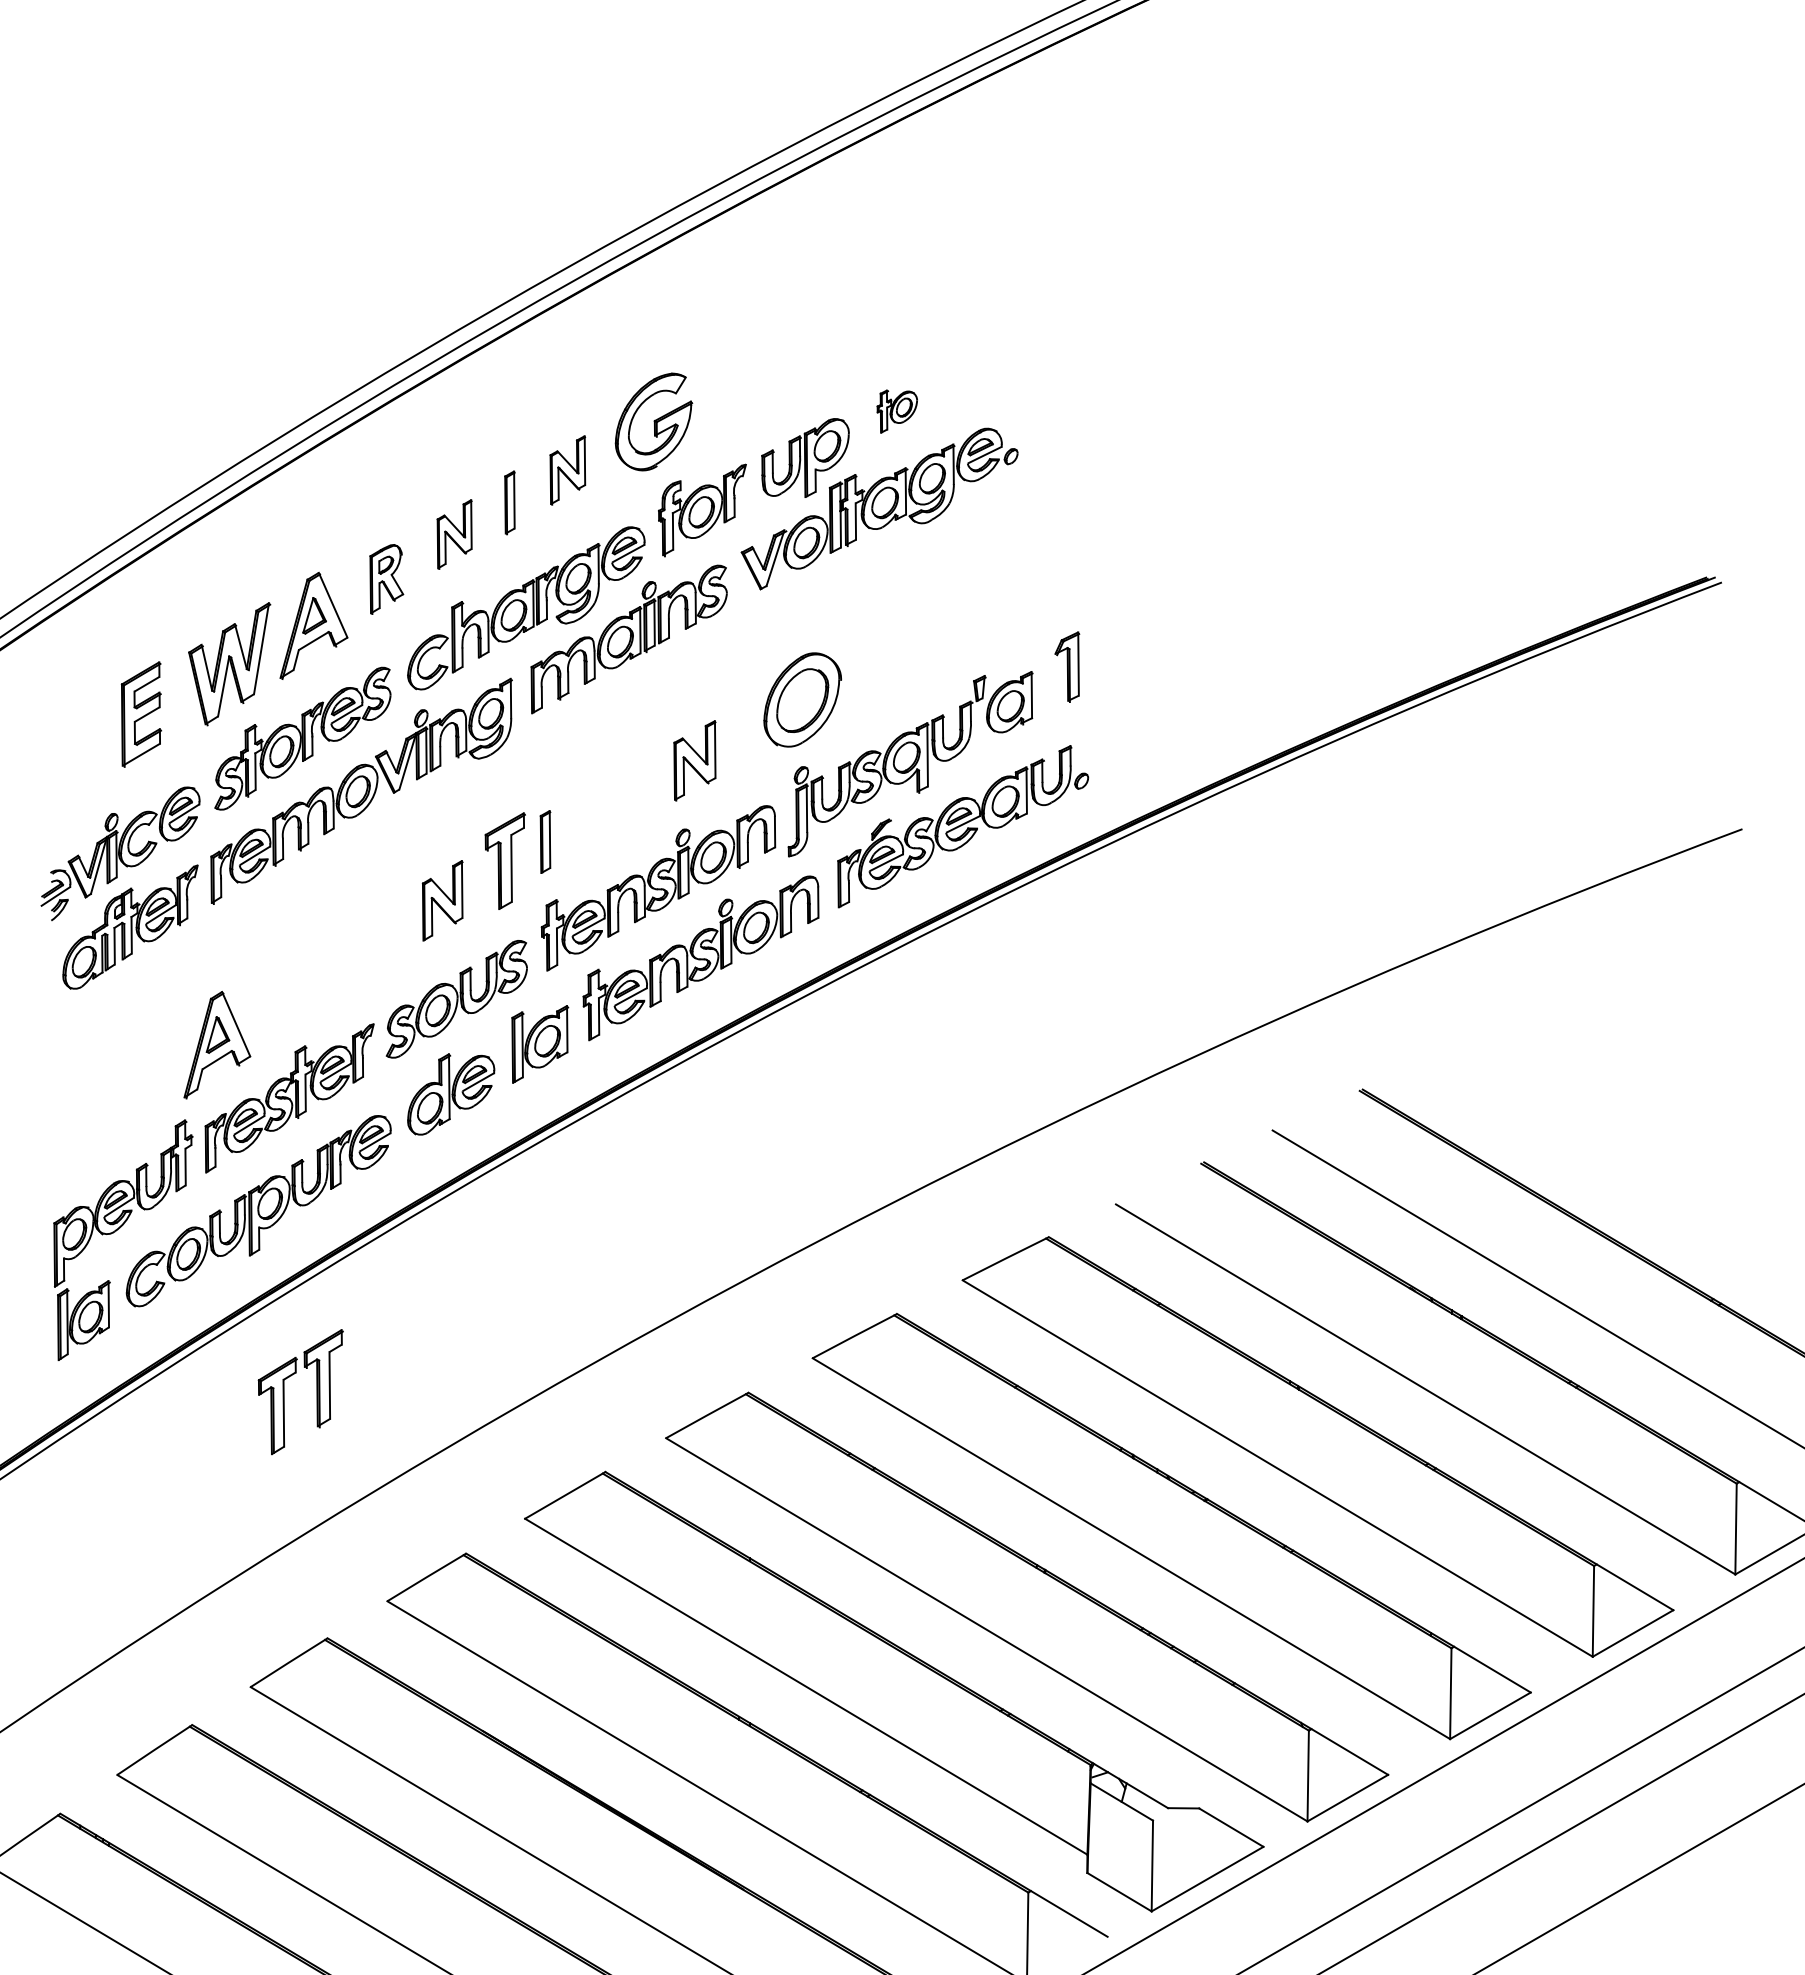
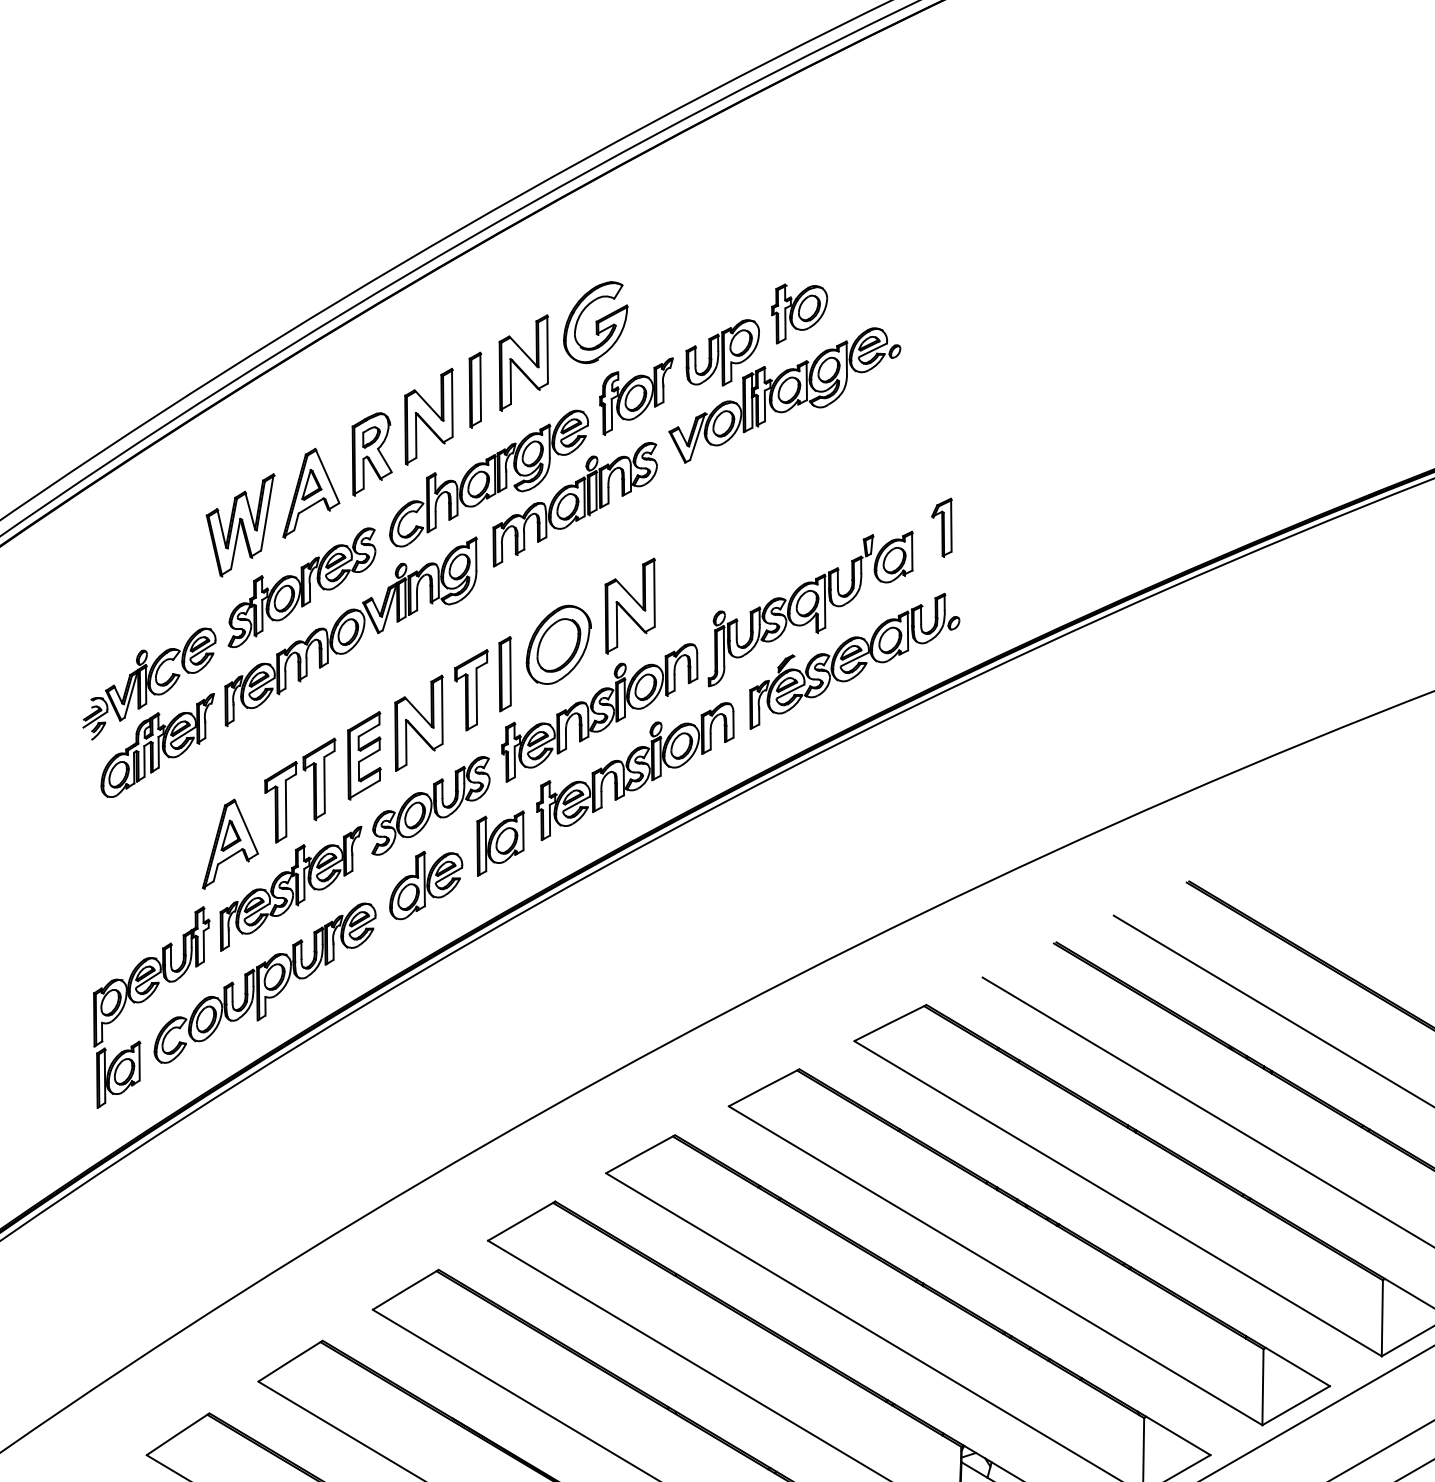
part: (897, 411) -> (799, 313), size x1.67
part: (567, 470) -> (523, 363), size x1.67
part: (509, 502) -> (475, 390), size x1.43
part: (454, 534) -> (428, 416), size x1.67
part: (386, 579) -> (372, 454), size x1.43
part: (802, 699) -> (558, 644), moved
part: (140, 714) -> (363, 755), moved
part: (694, 760) -> (629, 605), size x1.43
part: (545, 841) -> (505, 673), size x1.43
part: (442, 900) -> (418, 723), size x1.43
part: (284, 1392) -> (286, 790), moved

